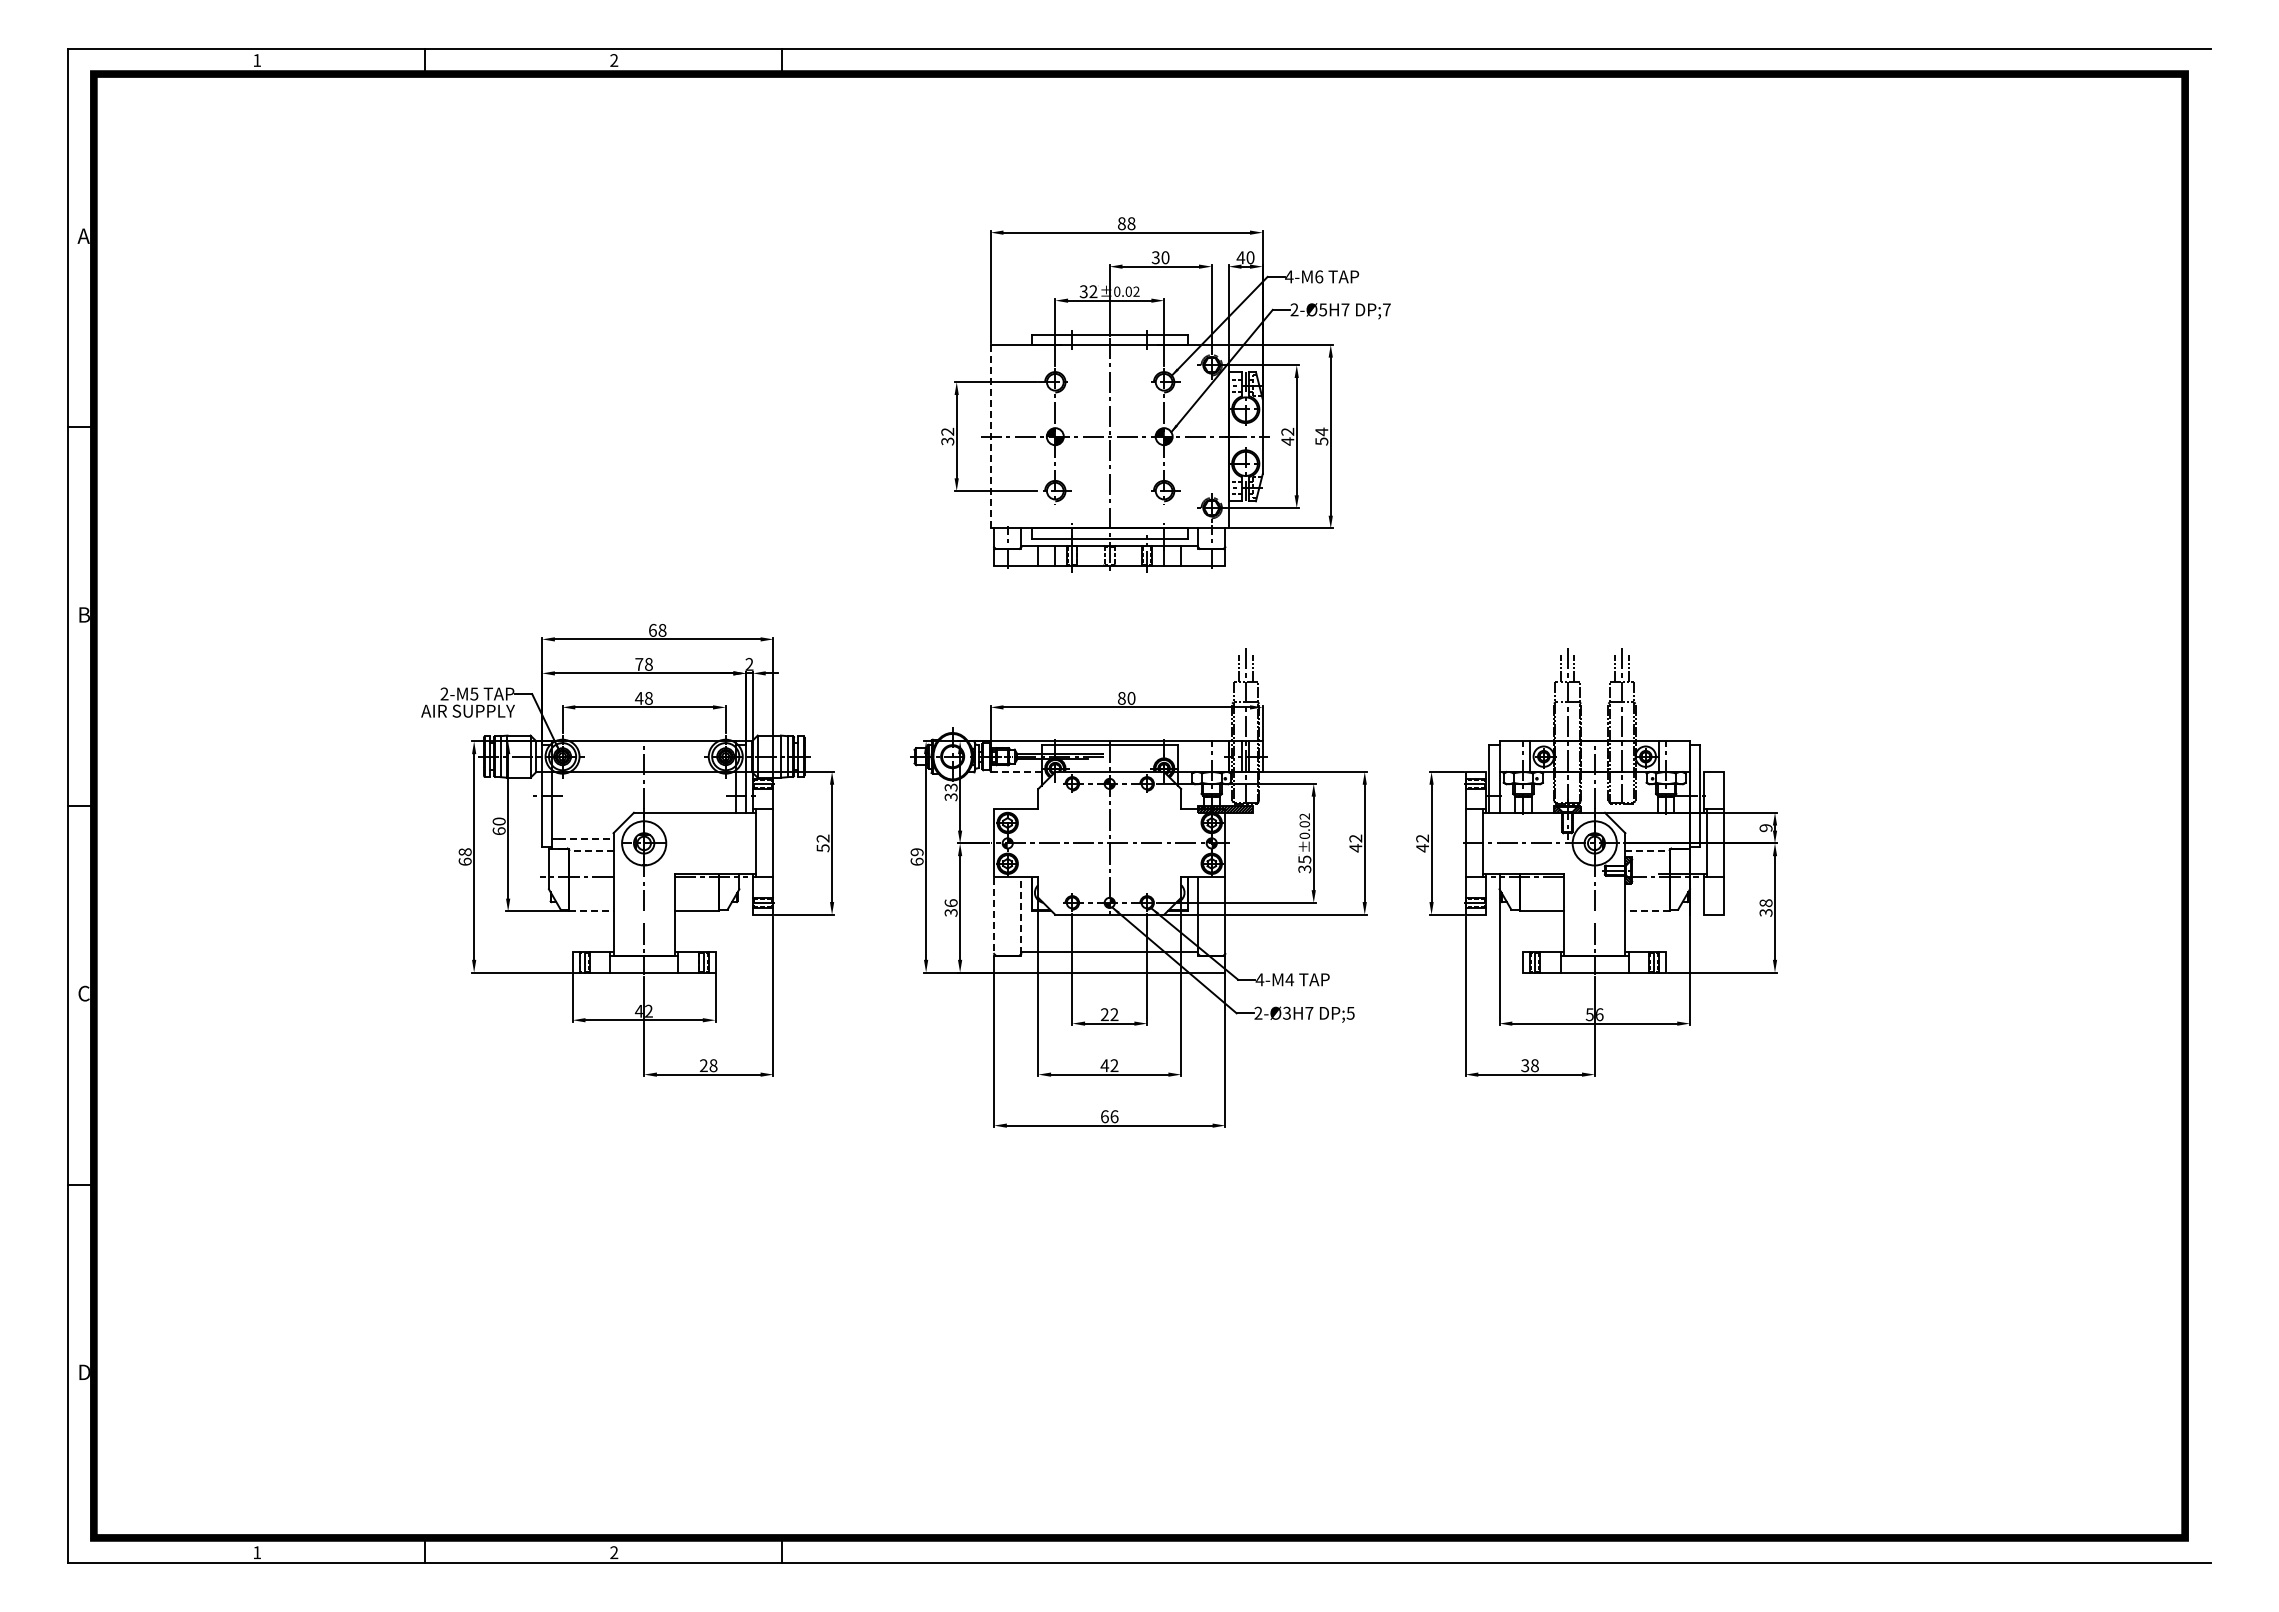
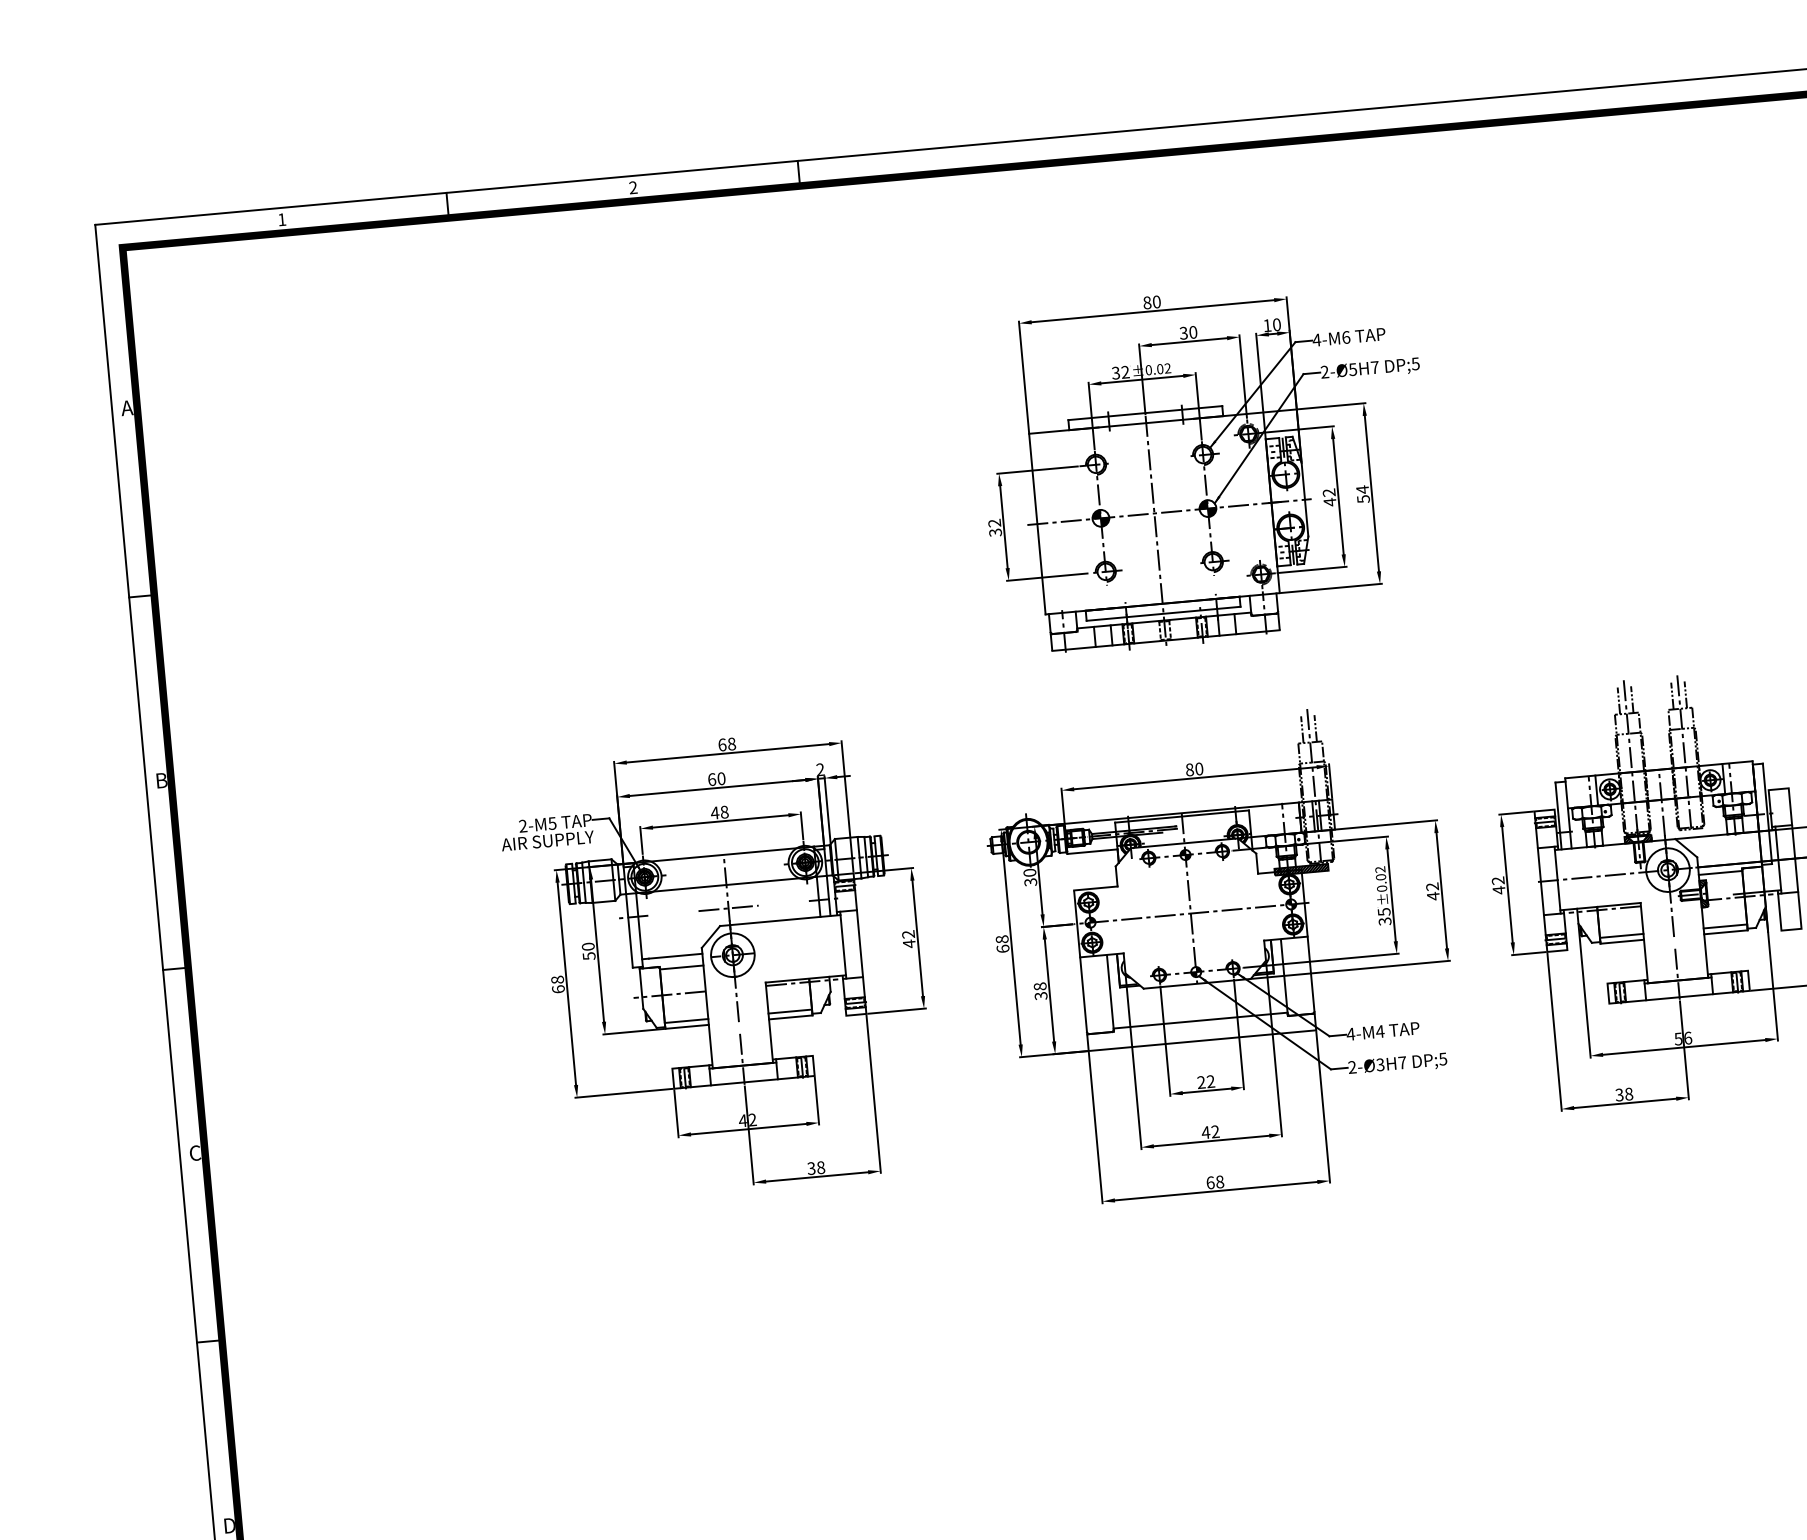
text: (1131, 223) -> (1156, 301), 88 -> 80
text: (1240, 257) -> (1267, 325), 40 -> 10
text: (1386, 309) -> (1415, 363), DP;7 -> DP;5
line: (990, 436) -> (1037, 523), dashed -> solid
text: (643, 663) -> (716, 778), 78 -> 60
line: (1016, 771) -> (1092, 851), dashed -> solid
text: (950, 787) -> (1029, 872), 33 -> 30
line: (643, 795) -> (727, 908), added
text: (498, 831) -> (588, 956), 60 -> 50
line: (586, 839) -> (675, 956), dashed -> solid
text: (822, 848) -> (908, 944), 52 -> 42
line: (590, 851) -> (680, 968), dashed -> solid
line: (1647, 851) -> (1720, 873), dashed -> solid
text: (916, 852) -> (1001, 939), 69 -> 68
text: (950, 903) -> (1039, 986), 36 -> 38
line: (591, 905) -> (686, 1021), added
line: (696, 905) -> (789, 1011), added
line: (1541, 905) -> (1621, 935), added
line: (1647, 905) -> (1725, 926), added
line: (591, 911) -> (687, 1026), dashed -> solid
line: (1646, 911) -> (1725, 932), dashed -> solid
line: (994, 916) -> (1084, 995), dashed -> solid
line: (1021, 916) -> (1110, 993), dashed -> solid
text: (703, 1065) -> (811, 1168), 28 -> 38
text: (1114, 1116) -> (1220, 1181), 66 -> 68

